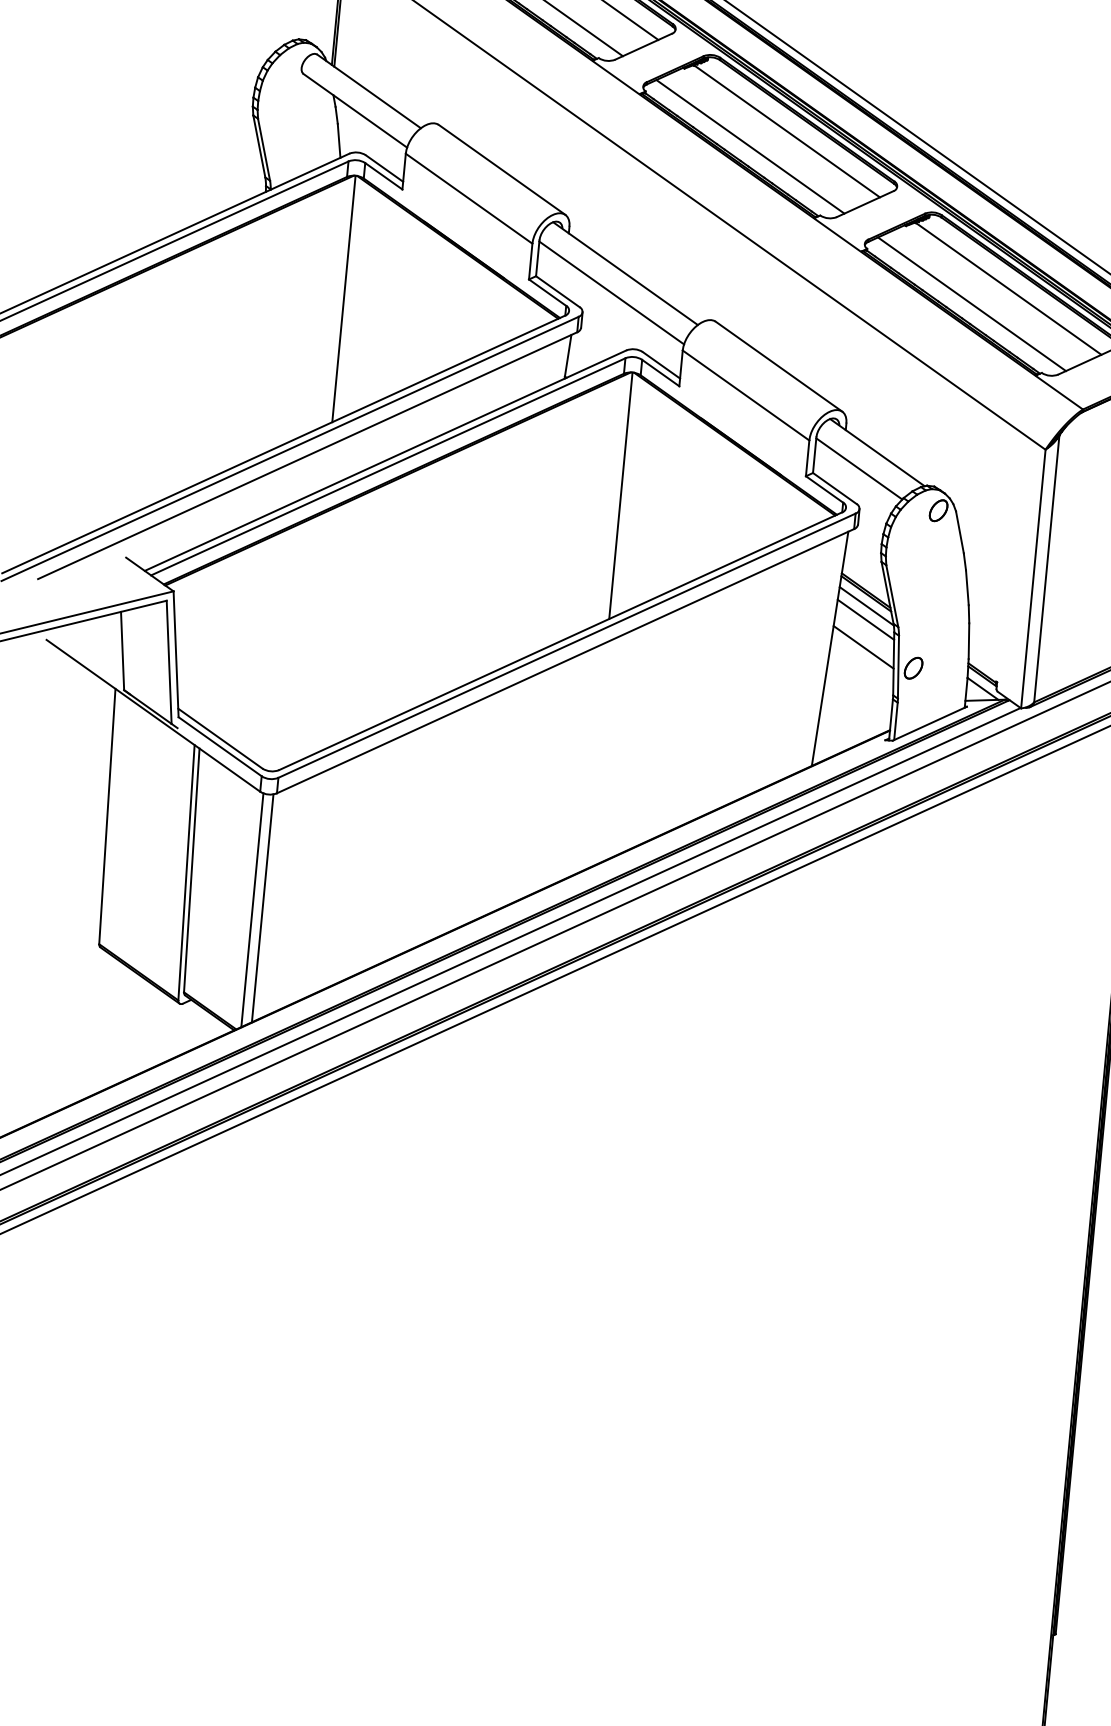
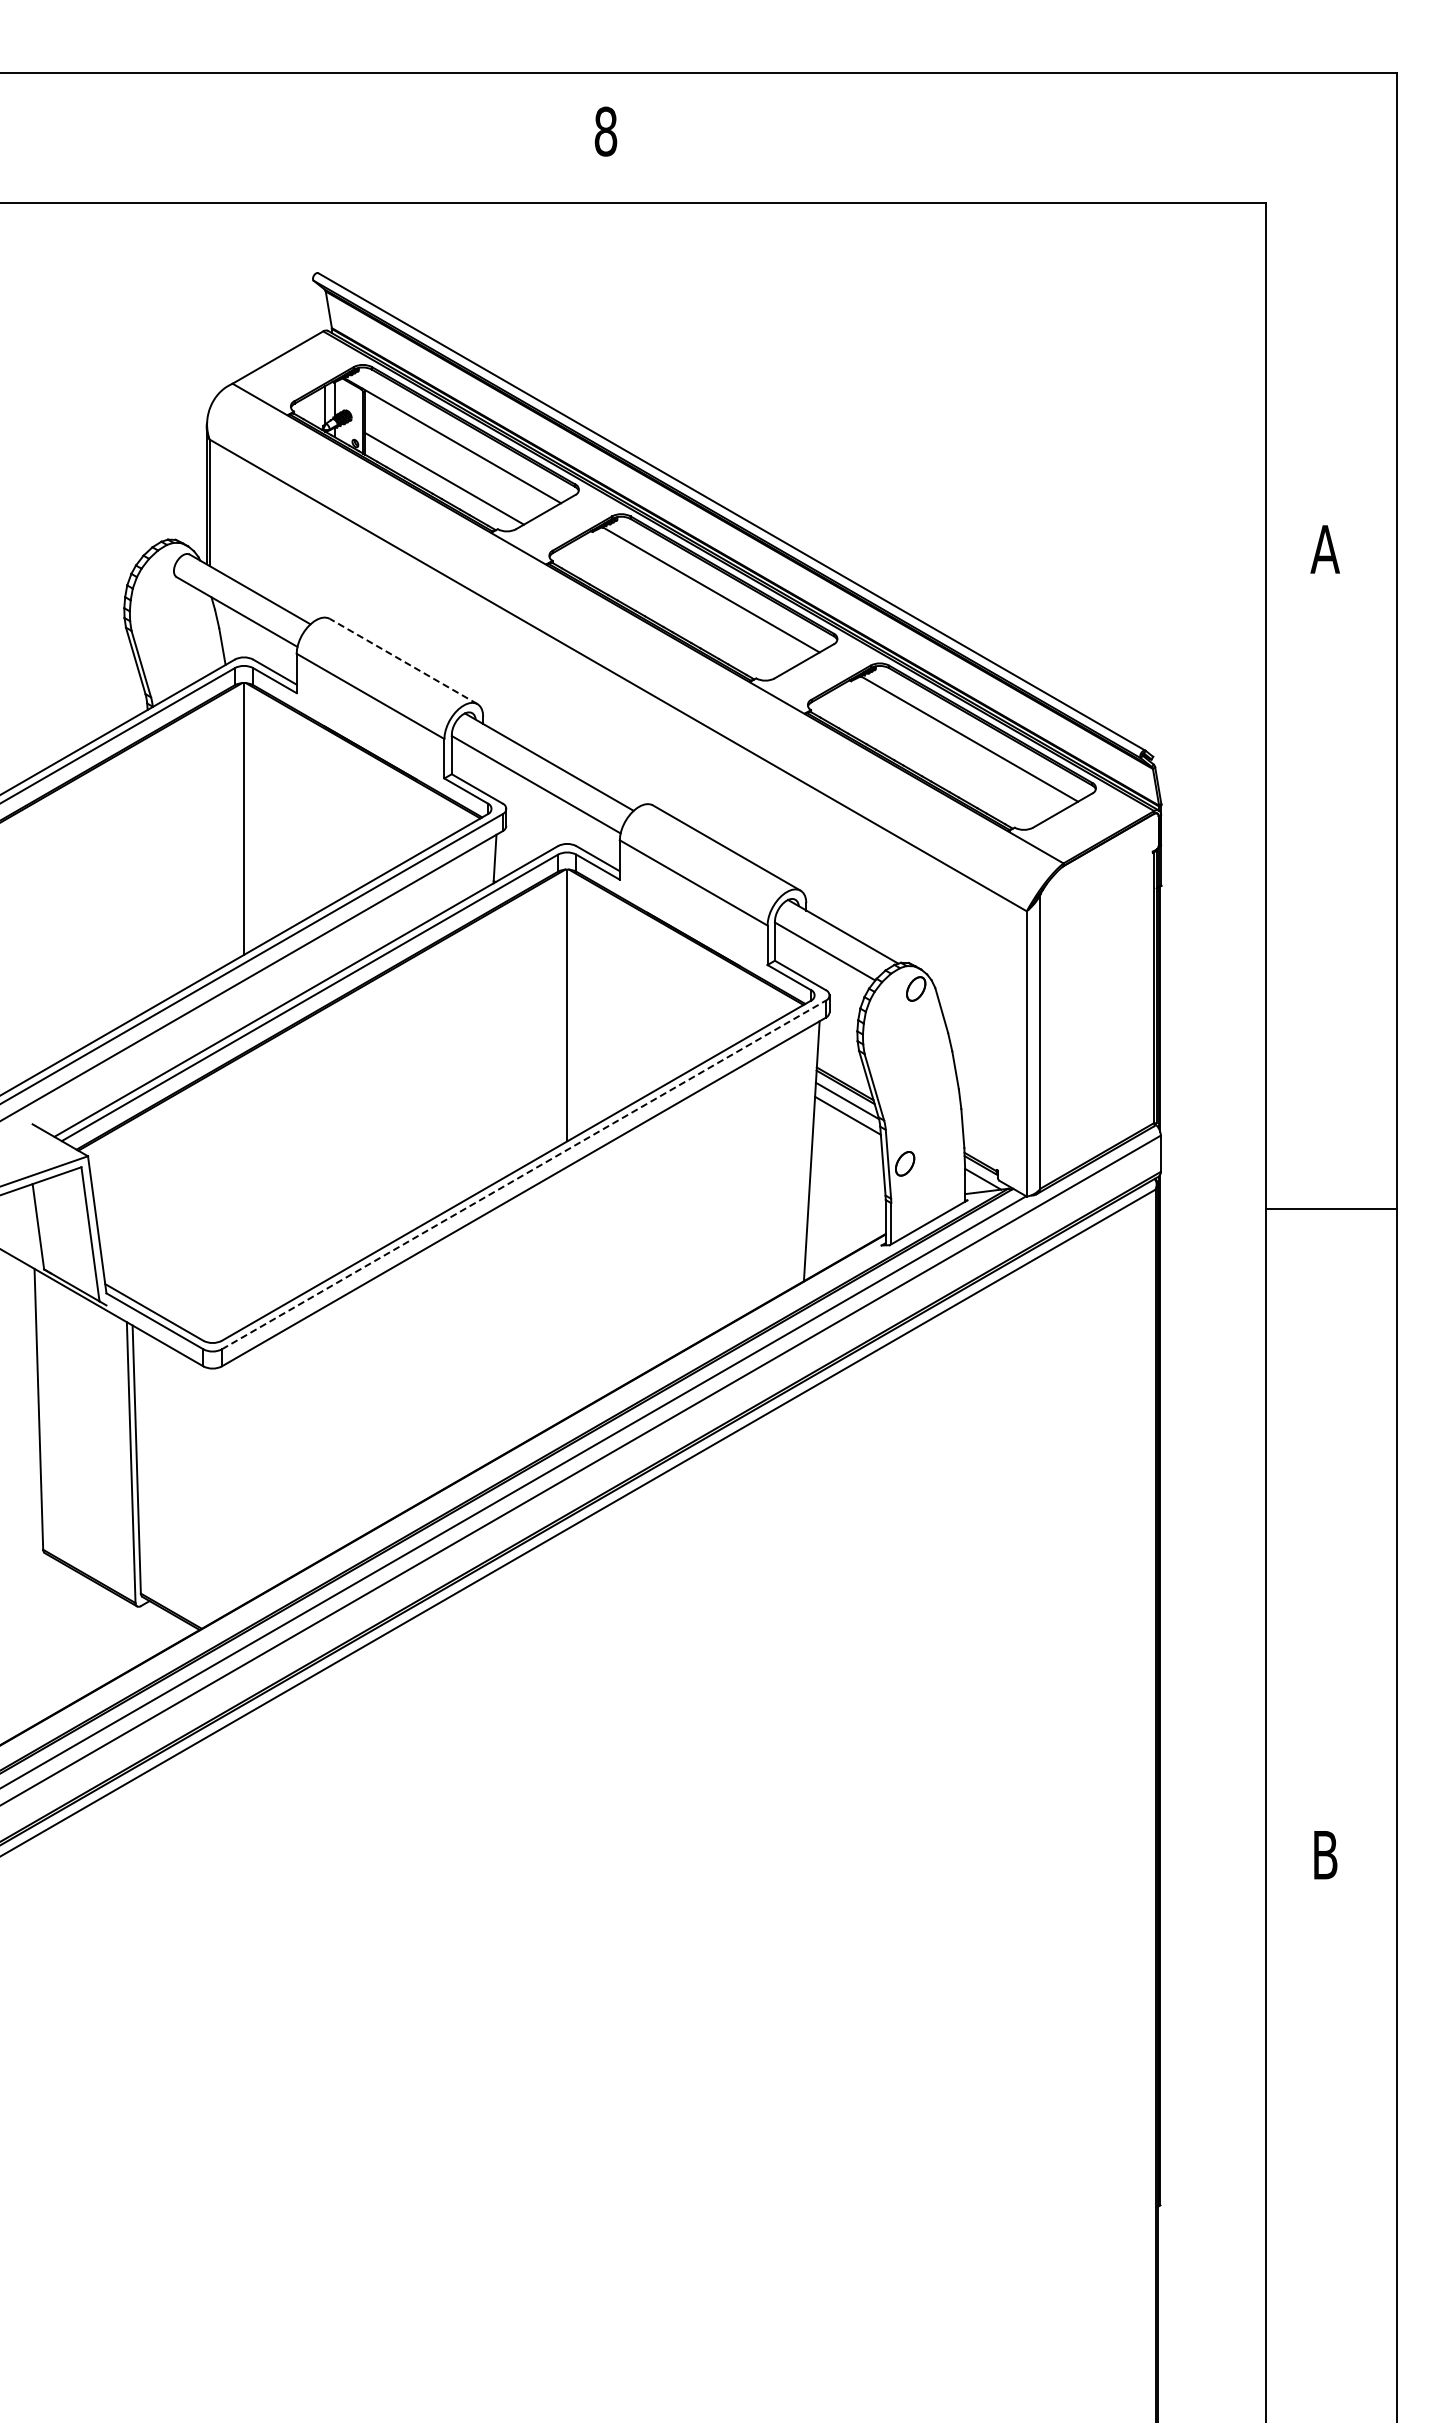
line: (750, 146) -> (672, 610), removed
line: (501, 169) -> (403, 661), solid -> dashed
line: (972, 303) -> (931, 759), removed
line: (566, 646) -> (523, 1175), solid -> dashed
line: (863, 646) -> (848, 1145), removed
line: (262, 908) -> (218, 1493), removed
line: (252, 910) -> (207, 1496), removed

